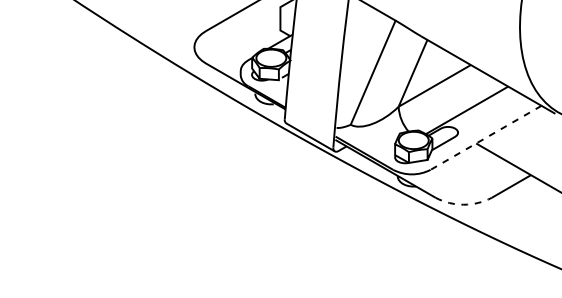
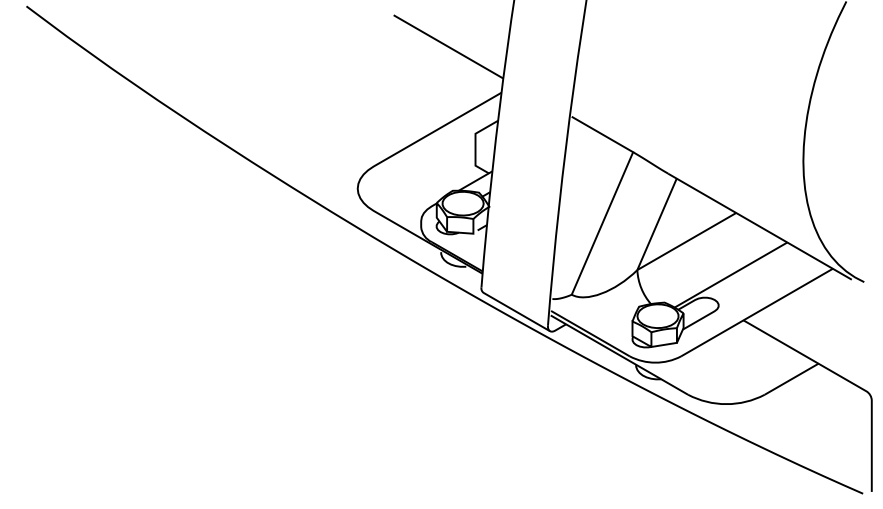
line: (485, 137) -> (756, 312), dashed -> solid
line: (463, 204) -> (726, 404), dashed -> solid

